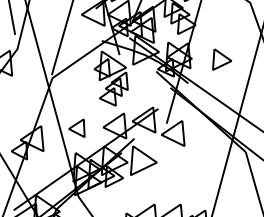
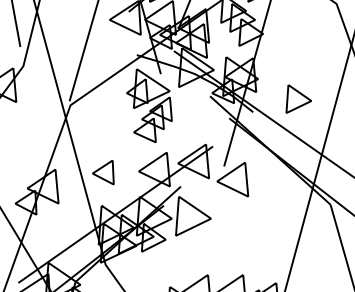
part: (221, 59) -> (297, 98), moved

